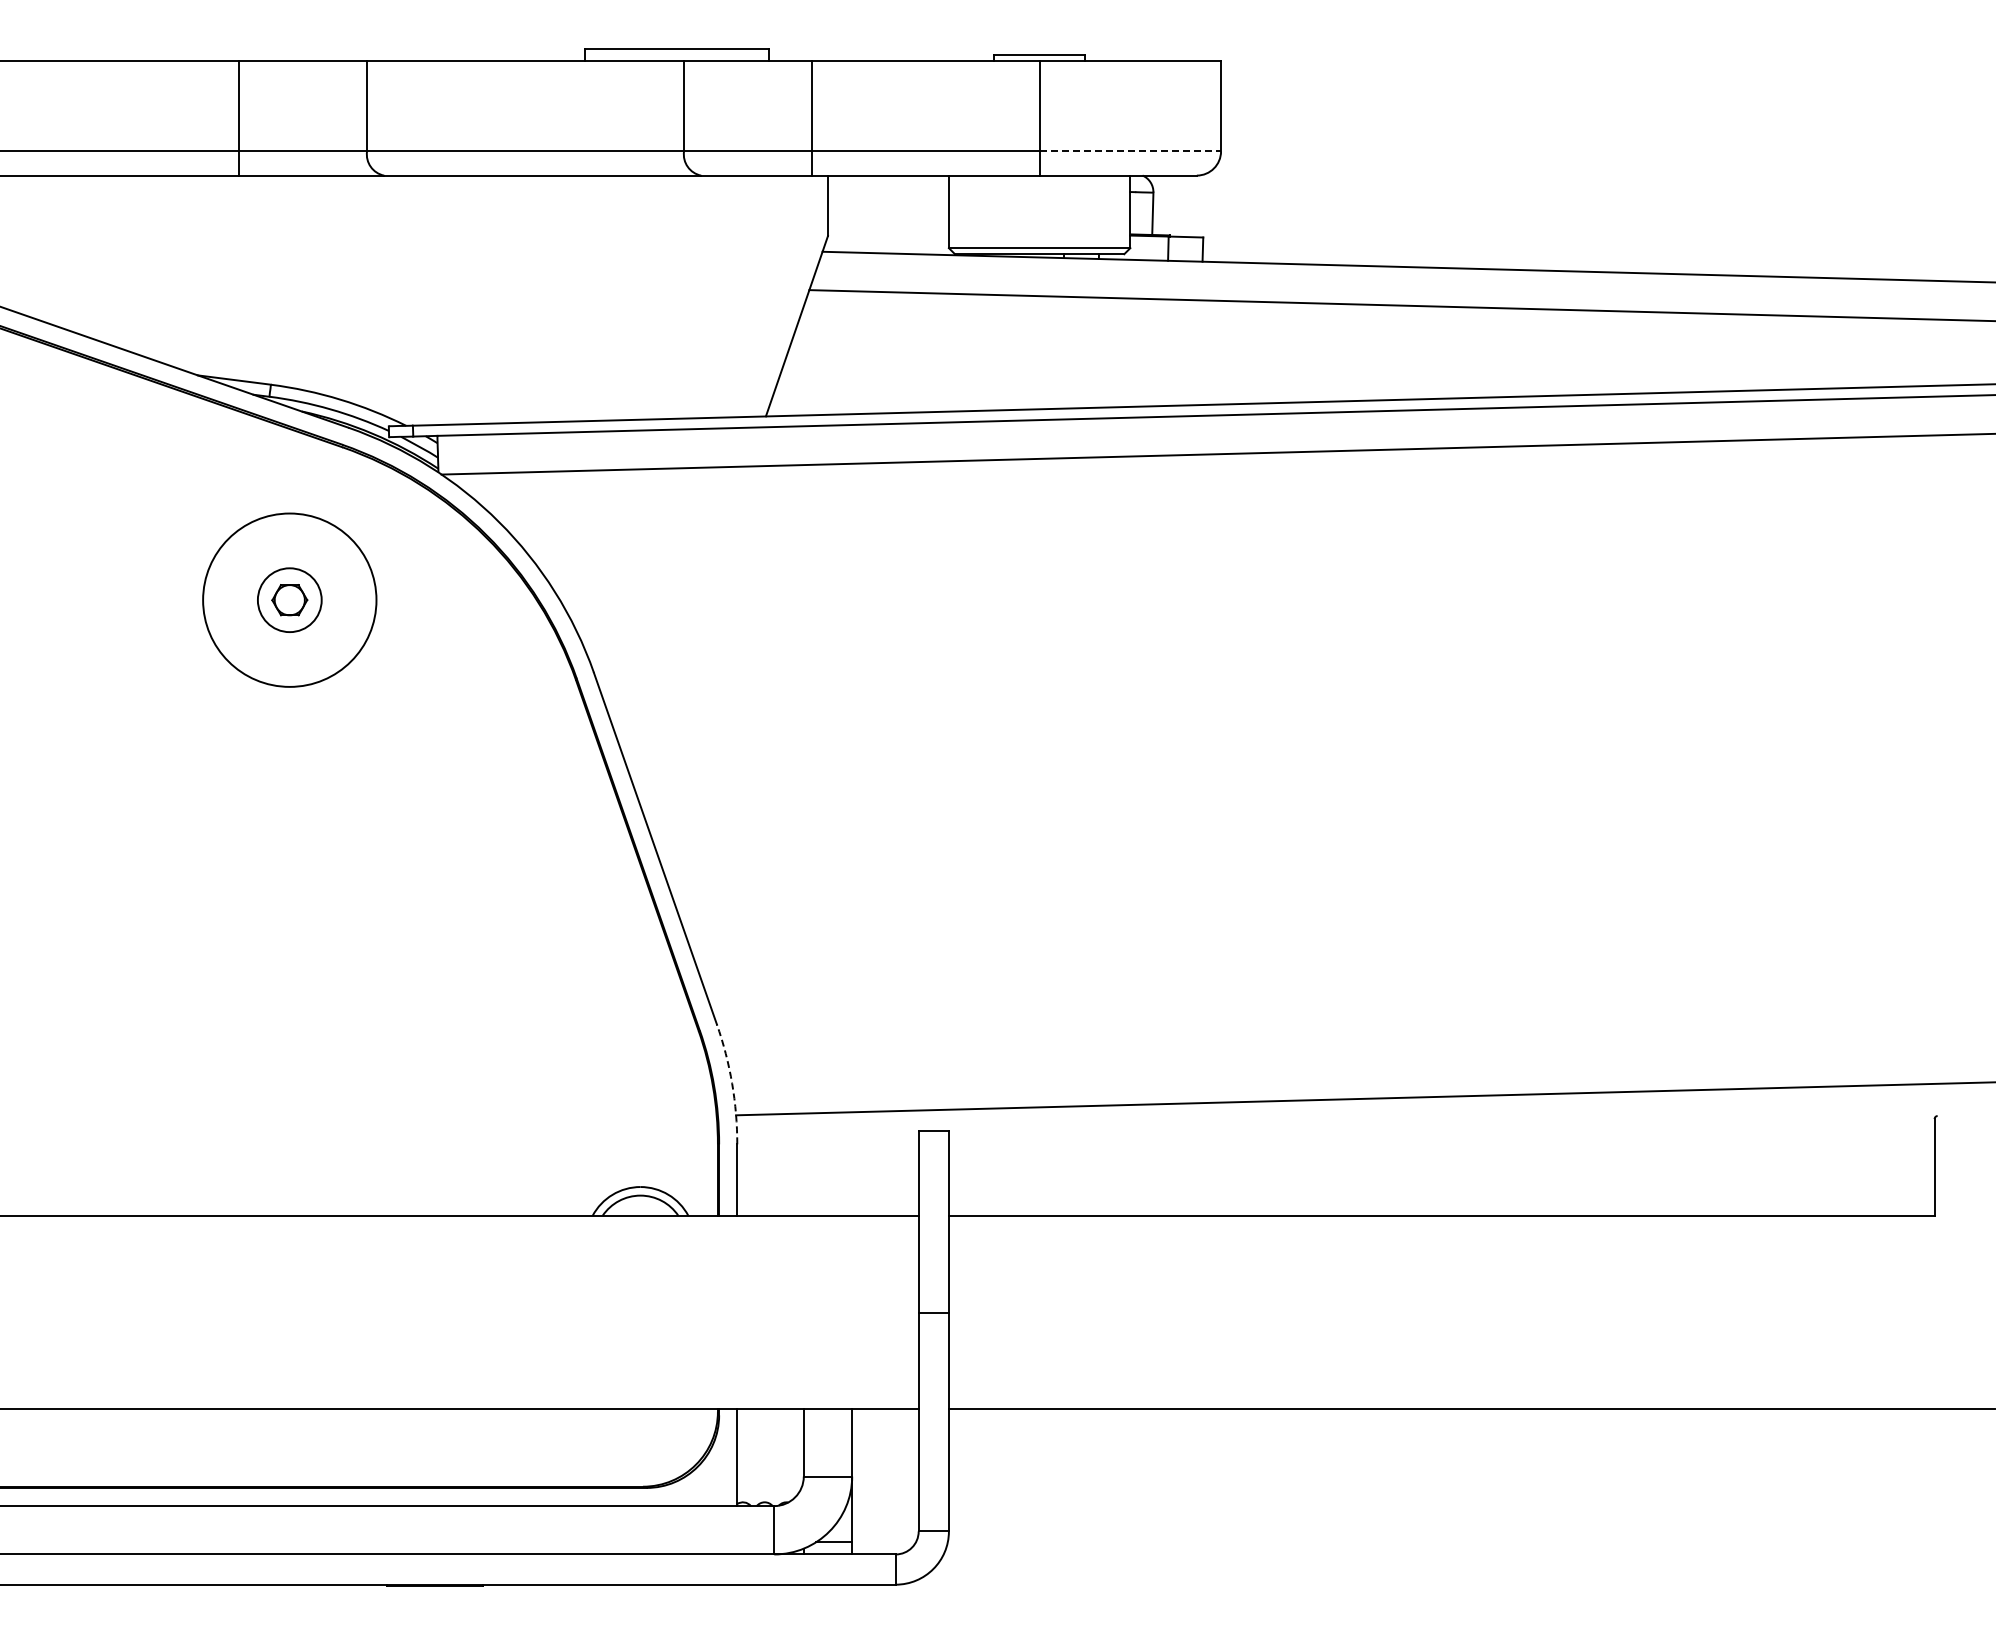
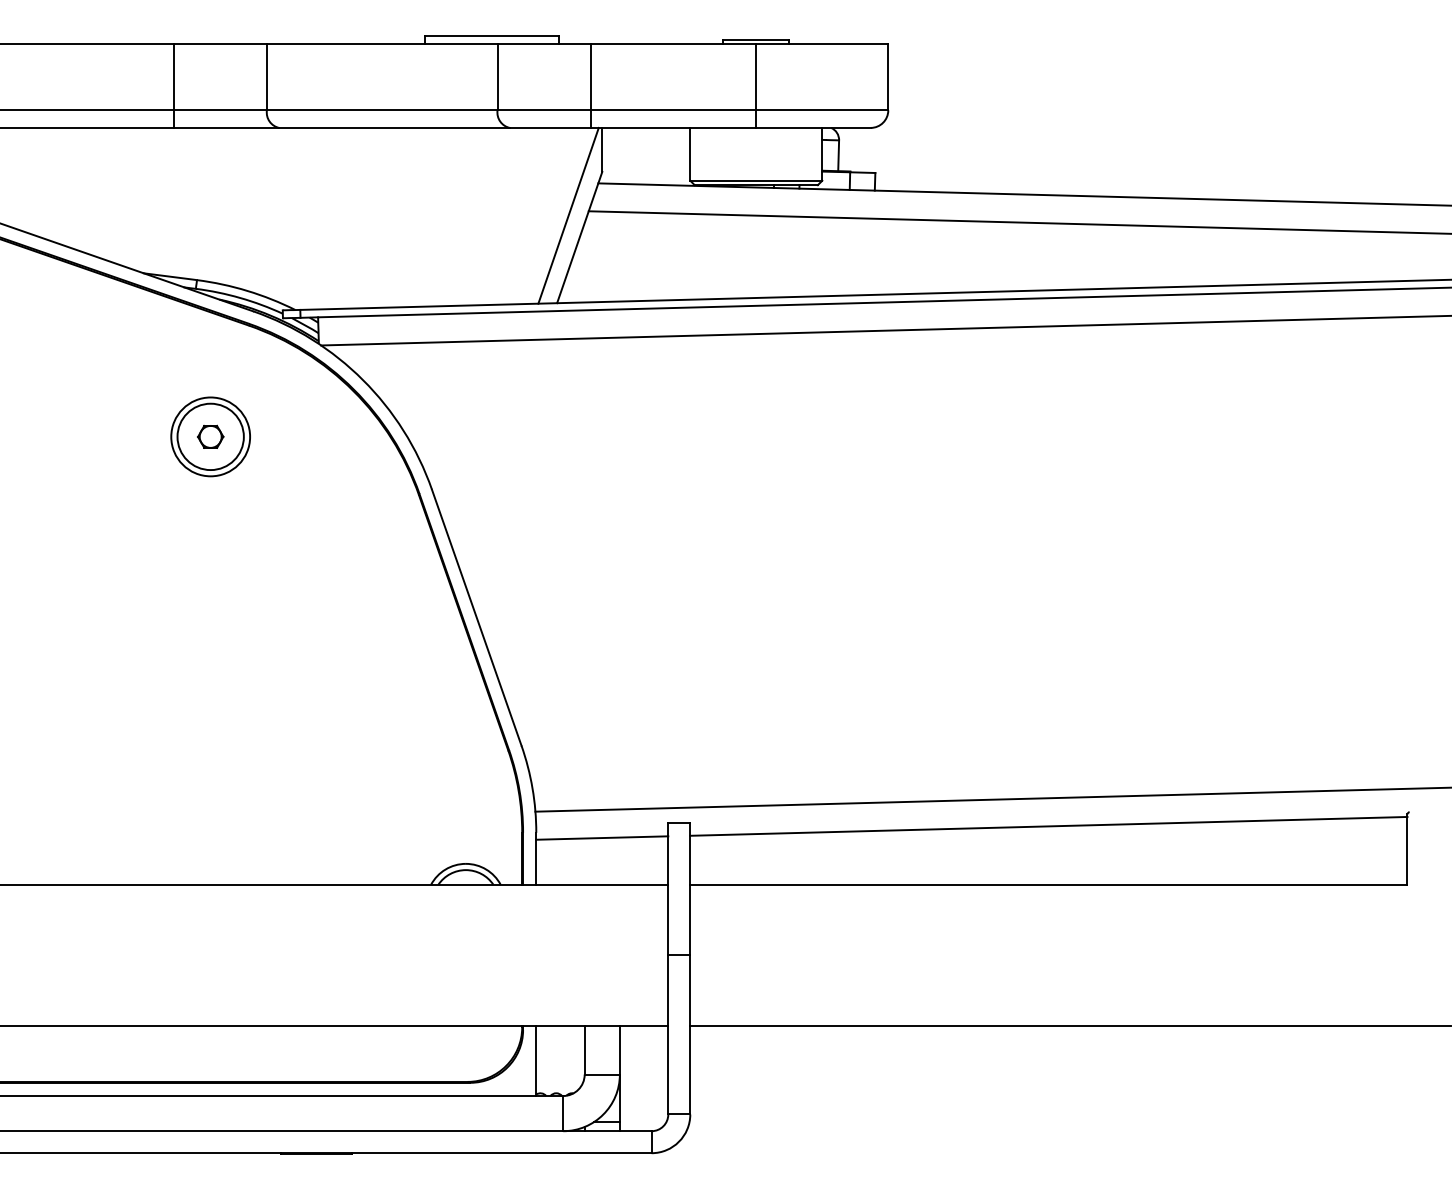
line: (1130, 151) -> (822, 110), dashed -> solid
line: (781, 296) -> (568, 215), added
circle: (289, 599) -> (210, 436), size x1.43
circle: (289, 600) -> (210, 437), size x0.62
arc: (732, 1083) -> (532, 788), dashed -> solid
line: (1441, 1135) -> (1048, 826), added
line: (827, 1151) -> (601, 838), added

